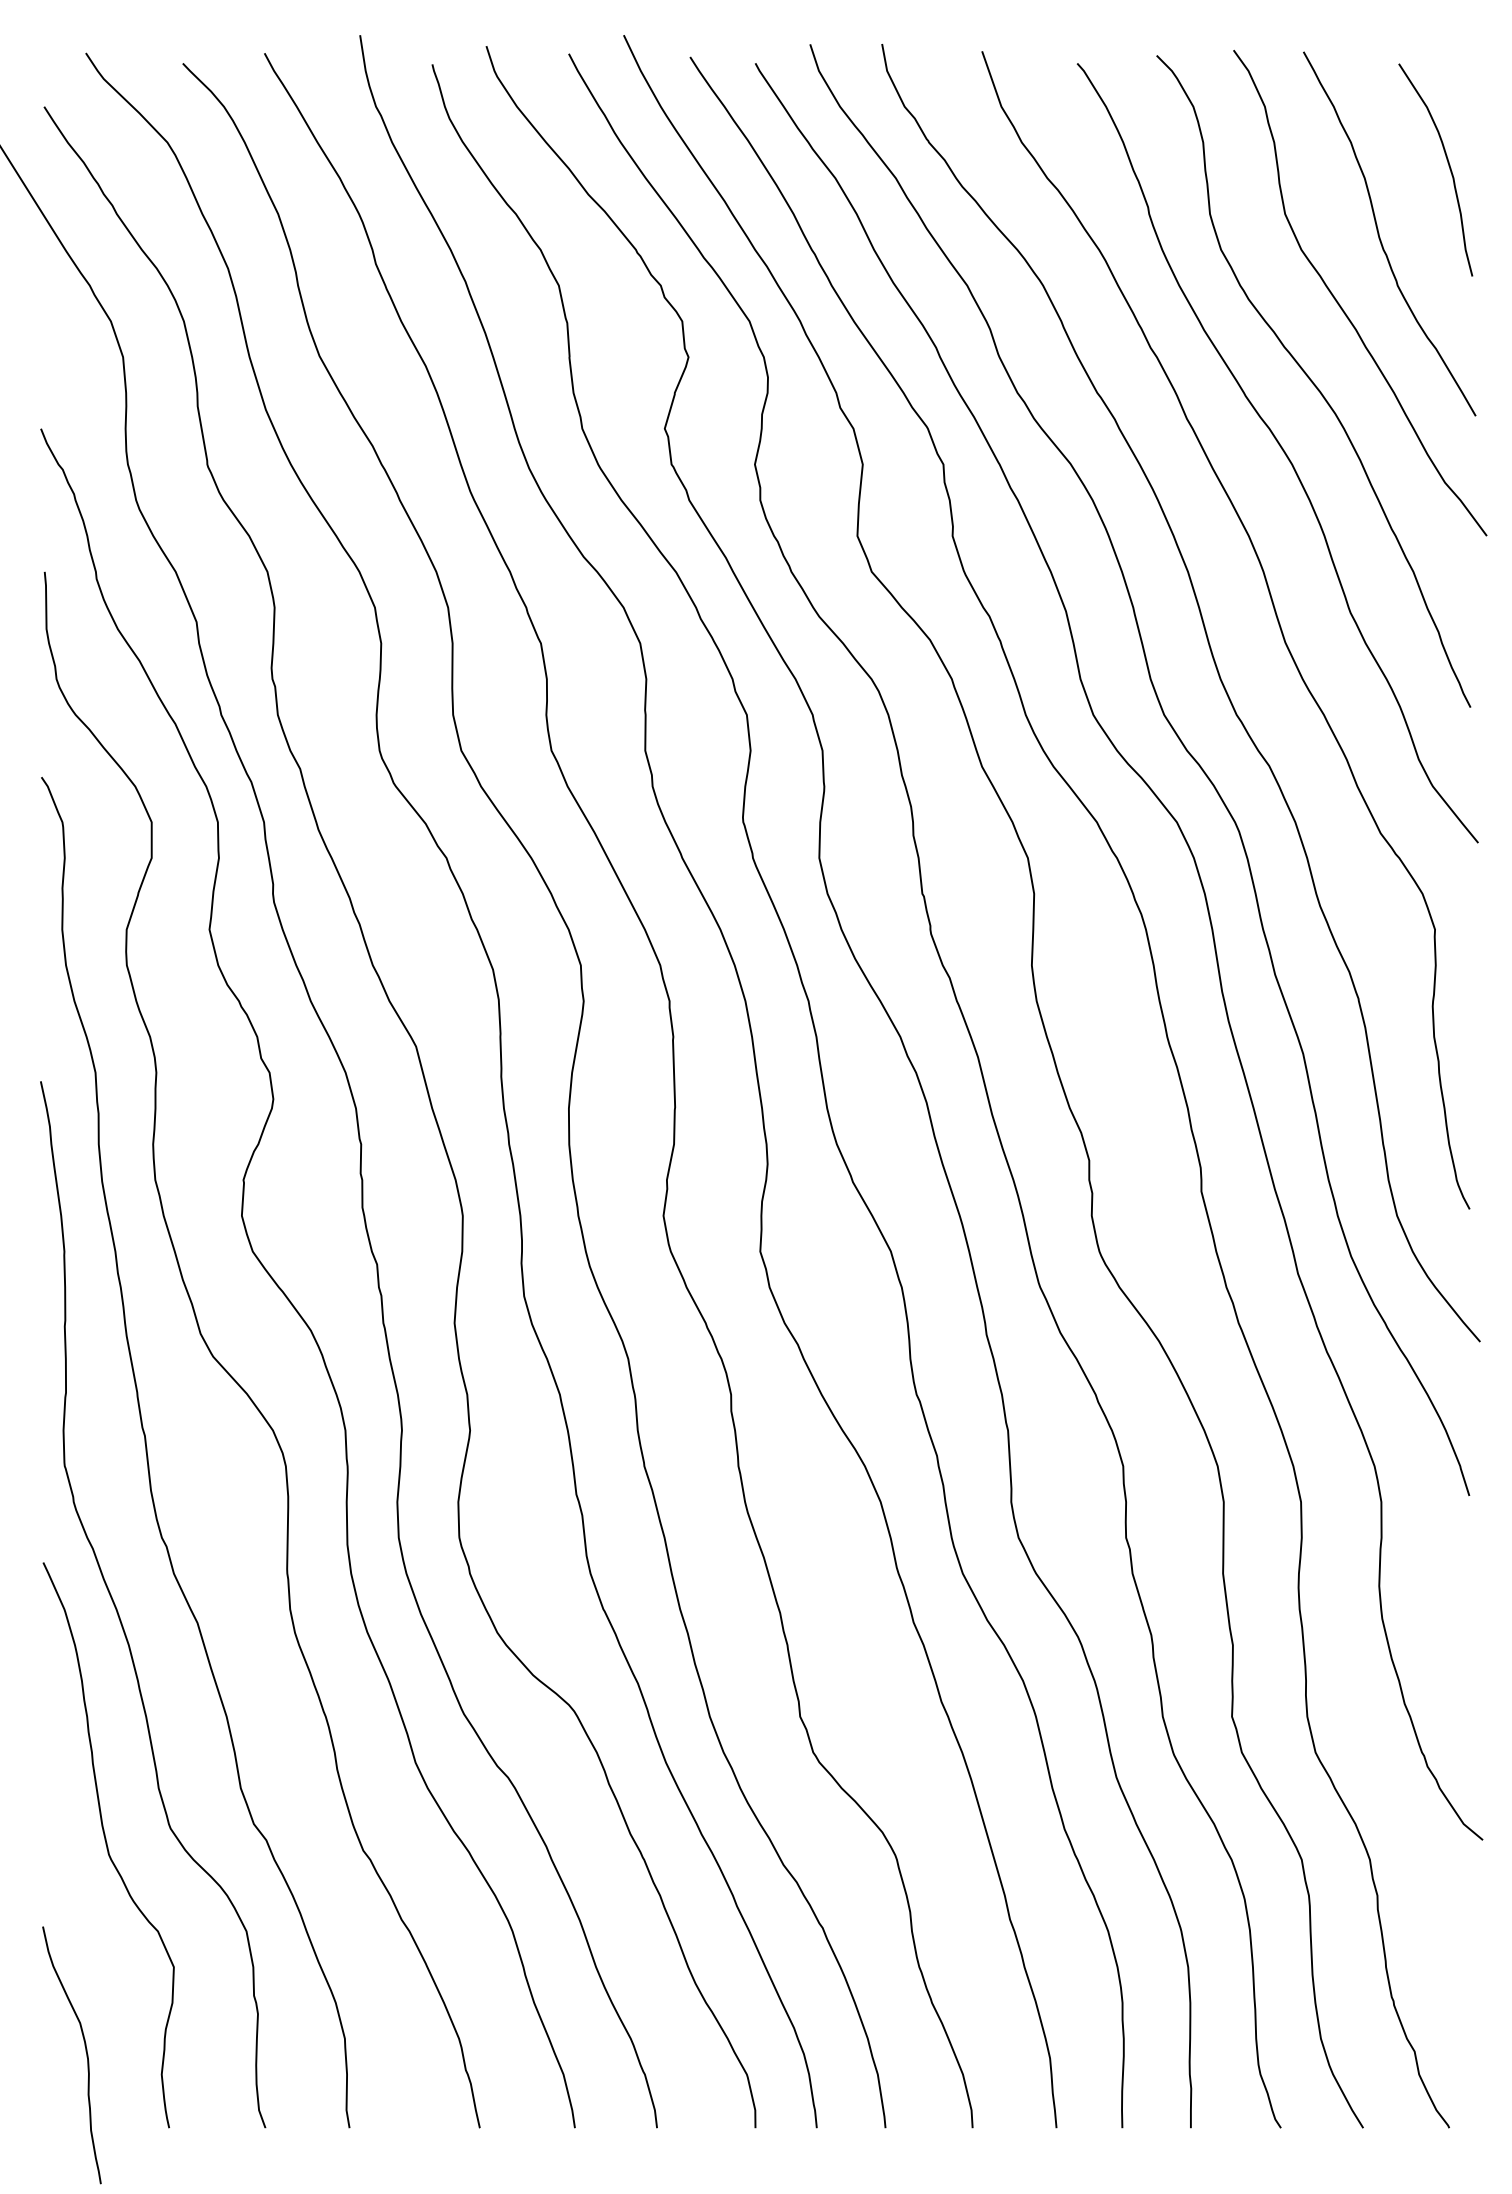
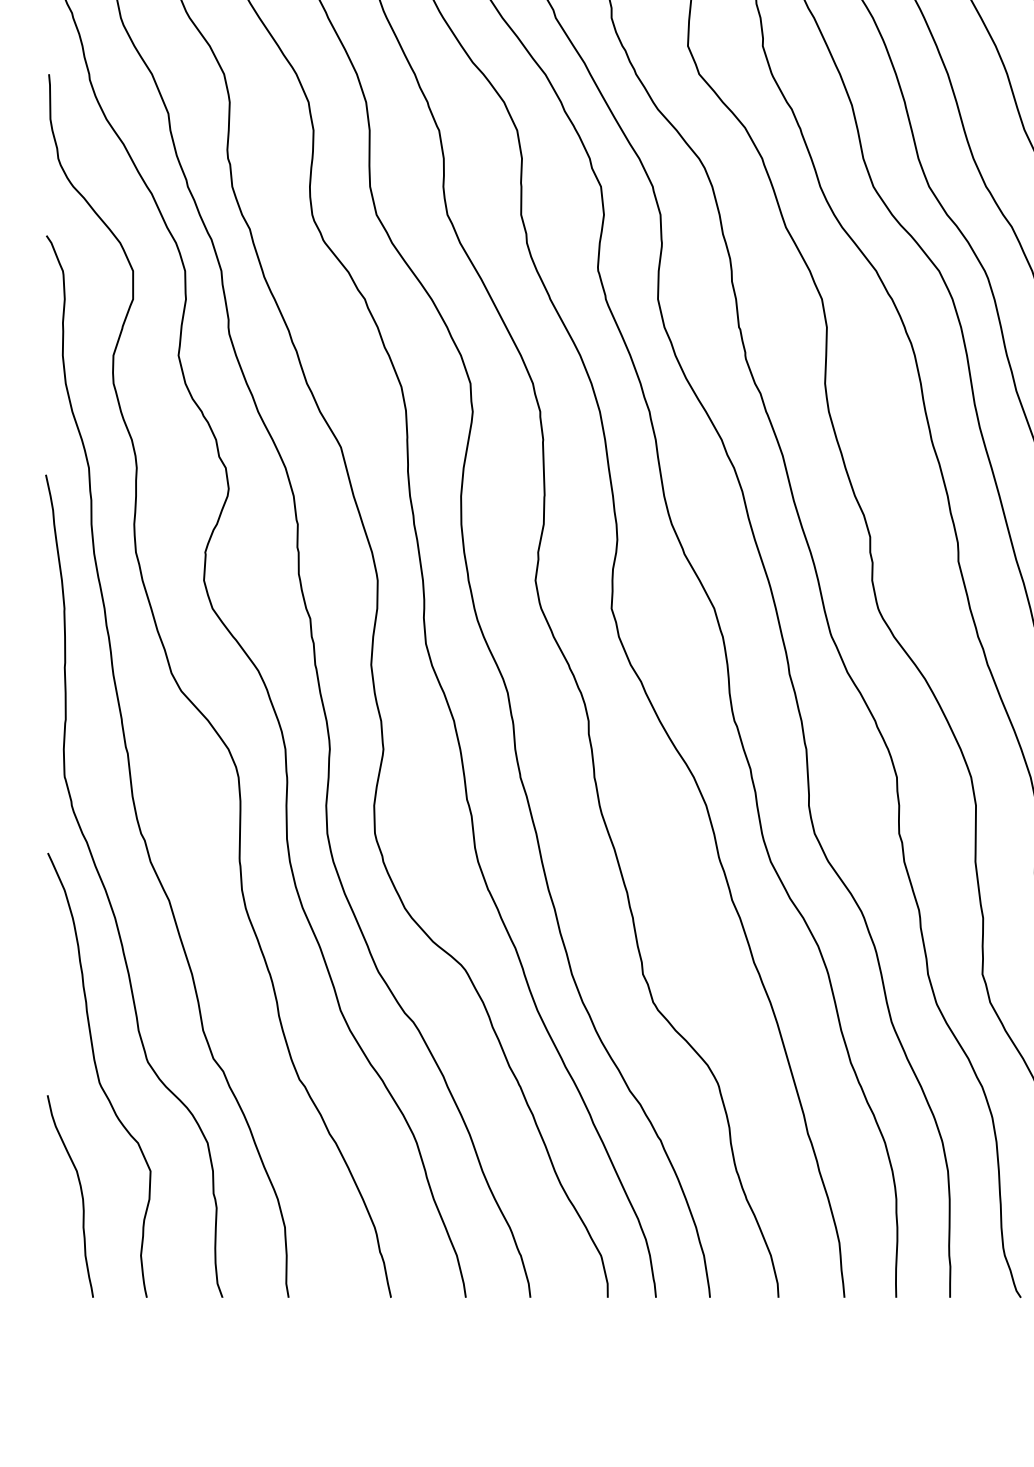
curve: (85, 2051) -> (81, 1193), moved

